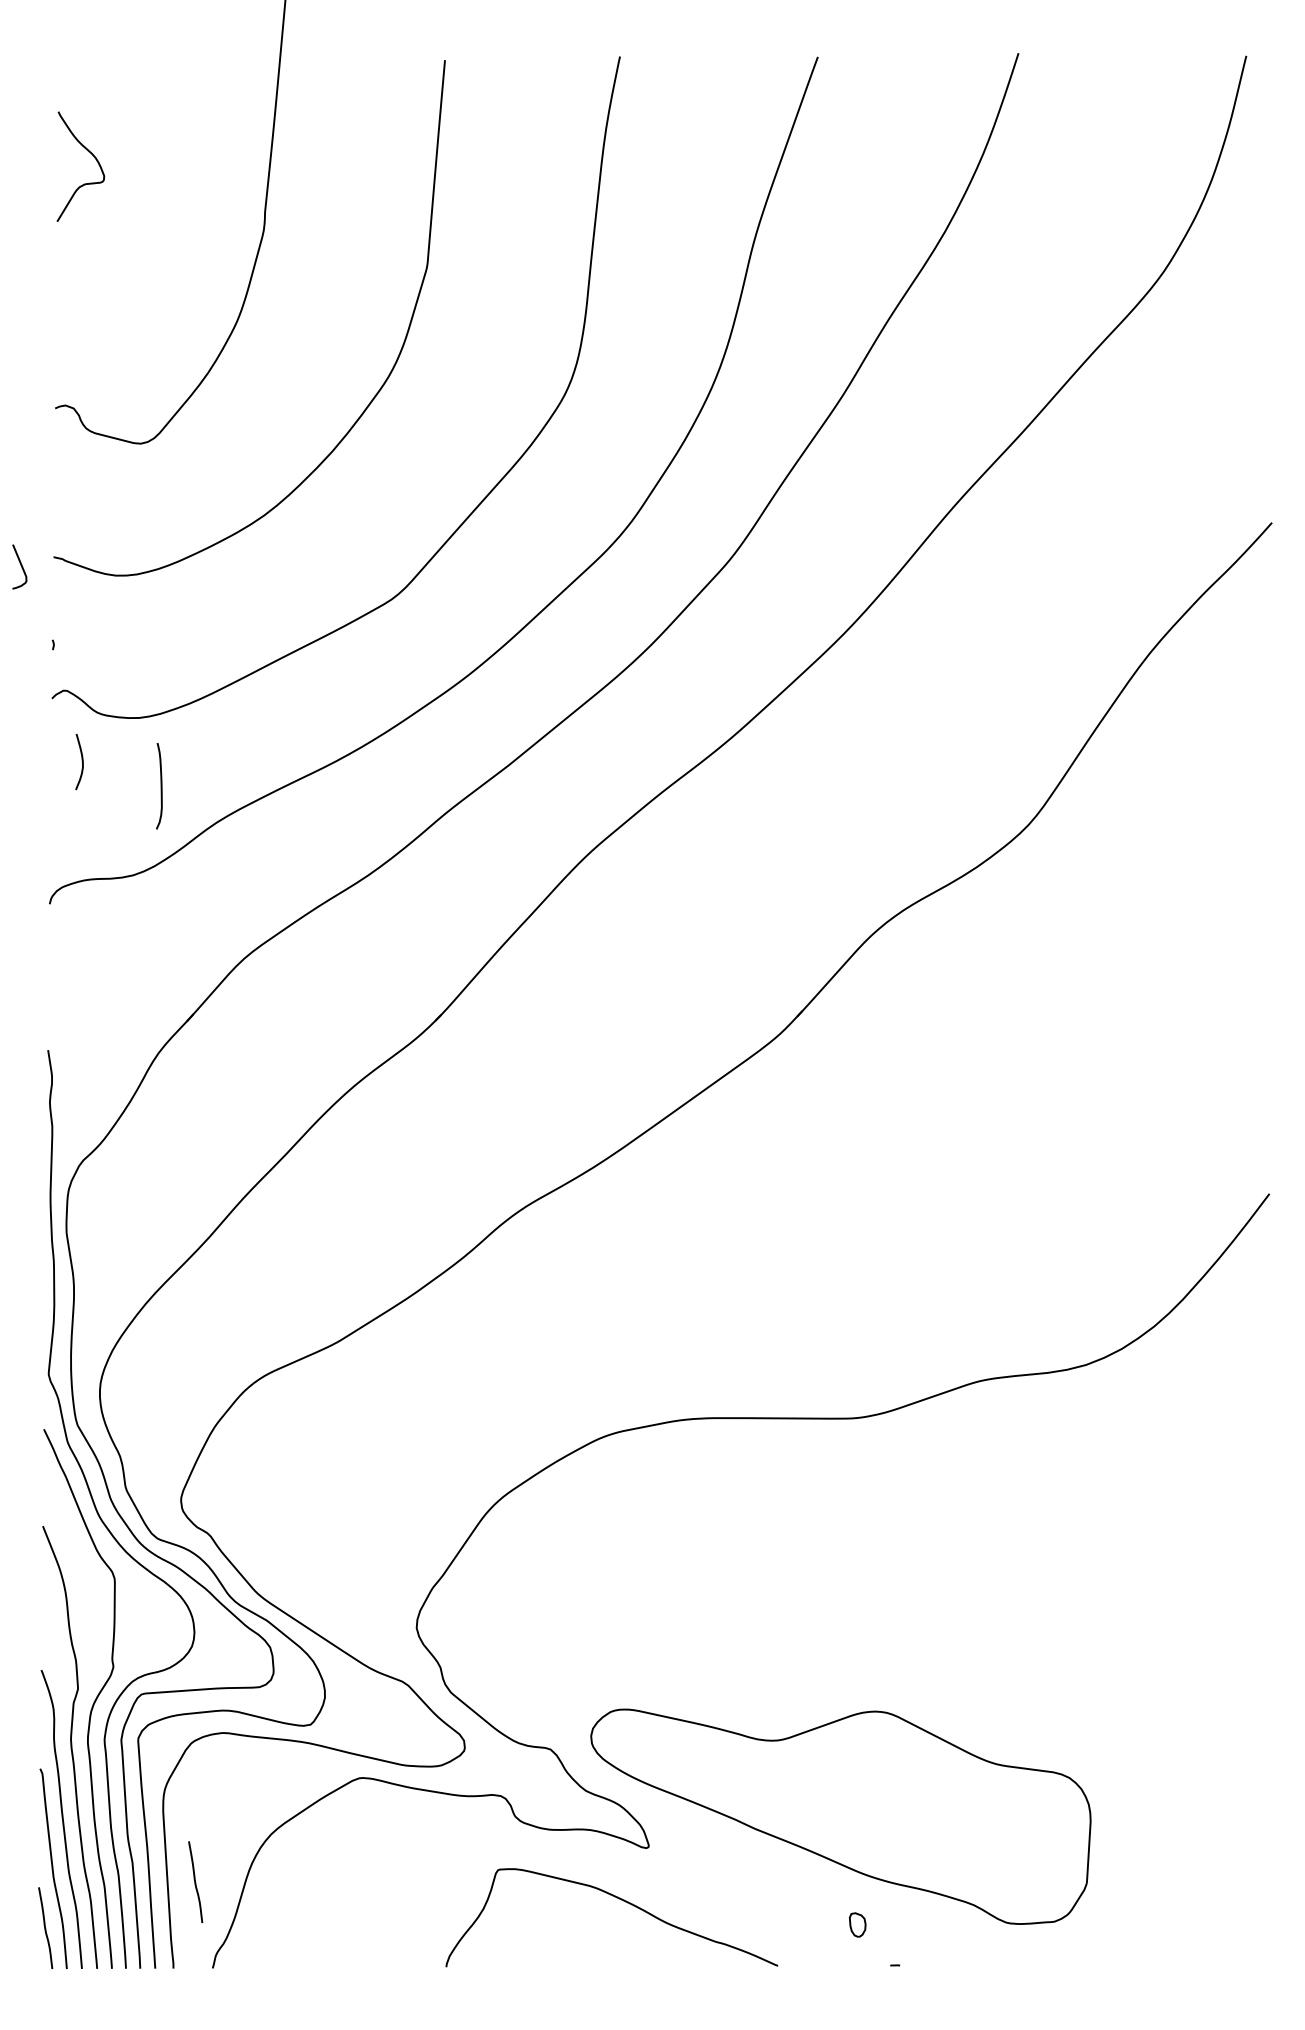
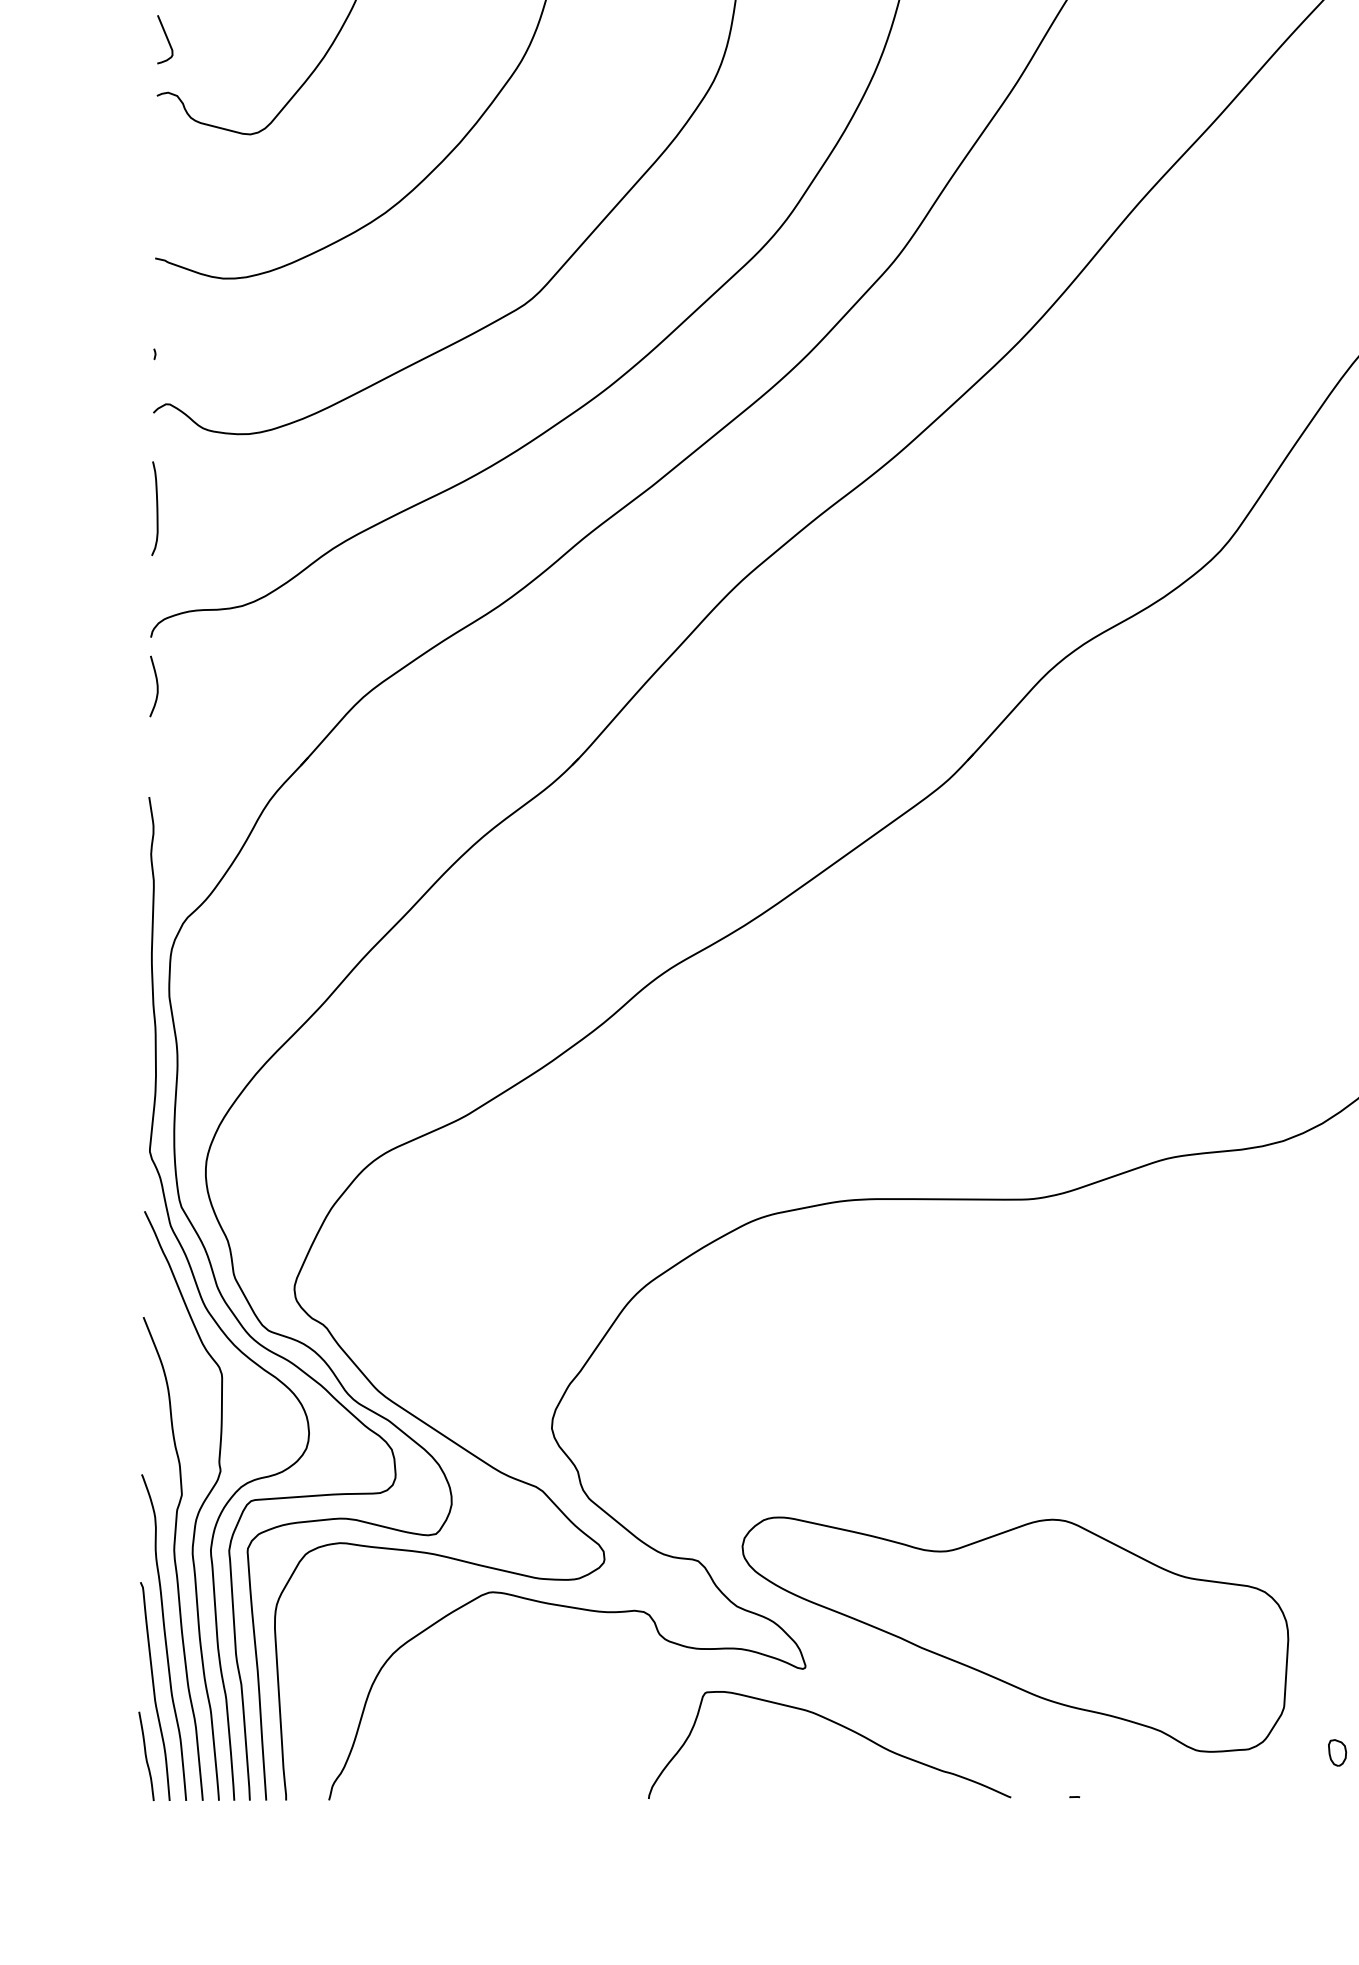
curve: (20, 565) -> (166, 38), moved
curve: (81, 760) -> (156, 684), moved
curve: (160, 786) -> (156, 508), moved
curve: (195, 1881) -> (310, 1705), removed
curve: (616, 1898) -> (834, 1723), moved
part: (857, 1924) -> (1337, 1752), moved

